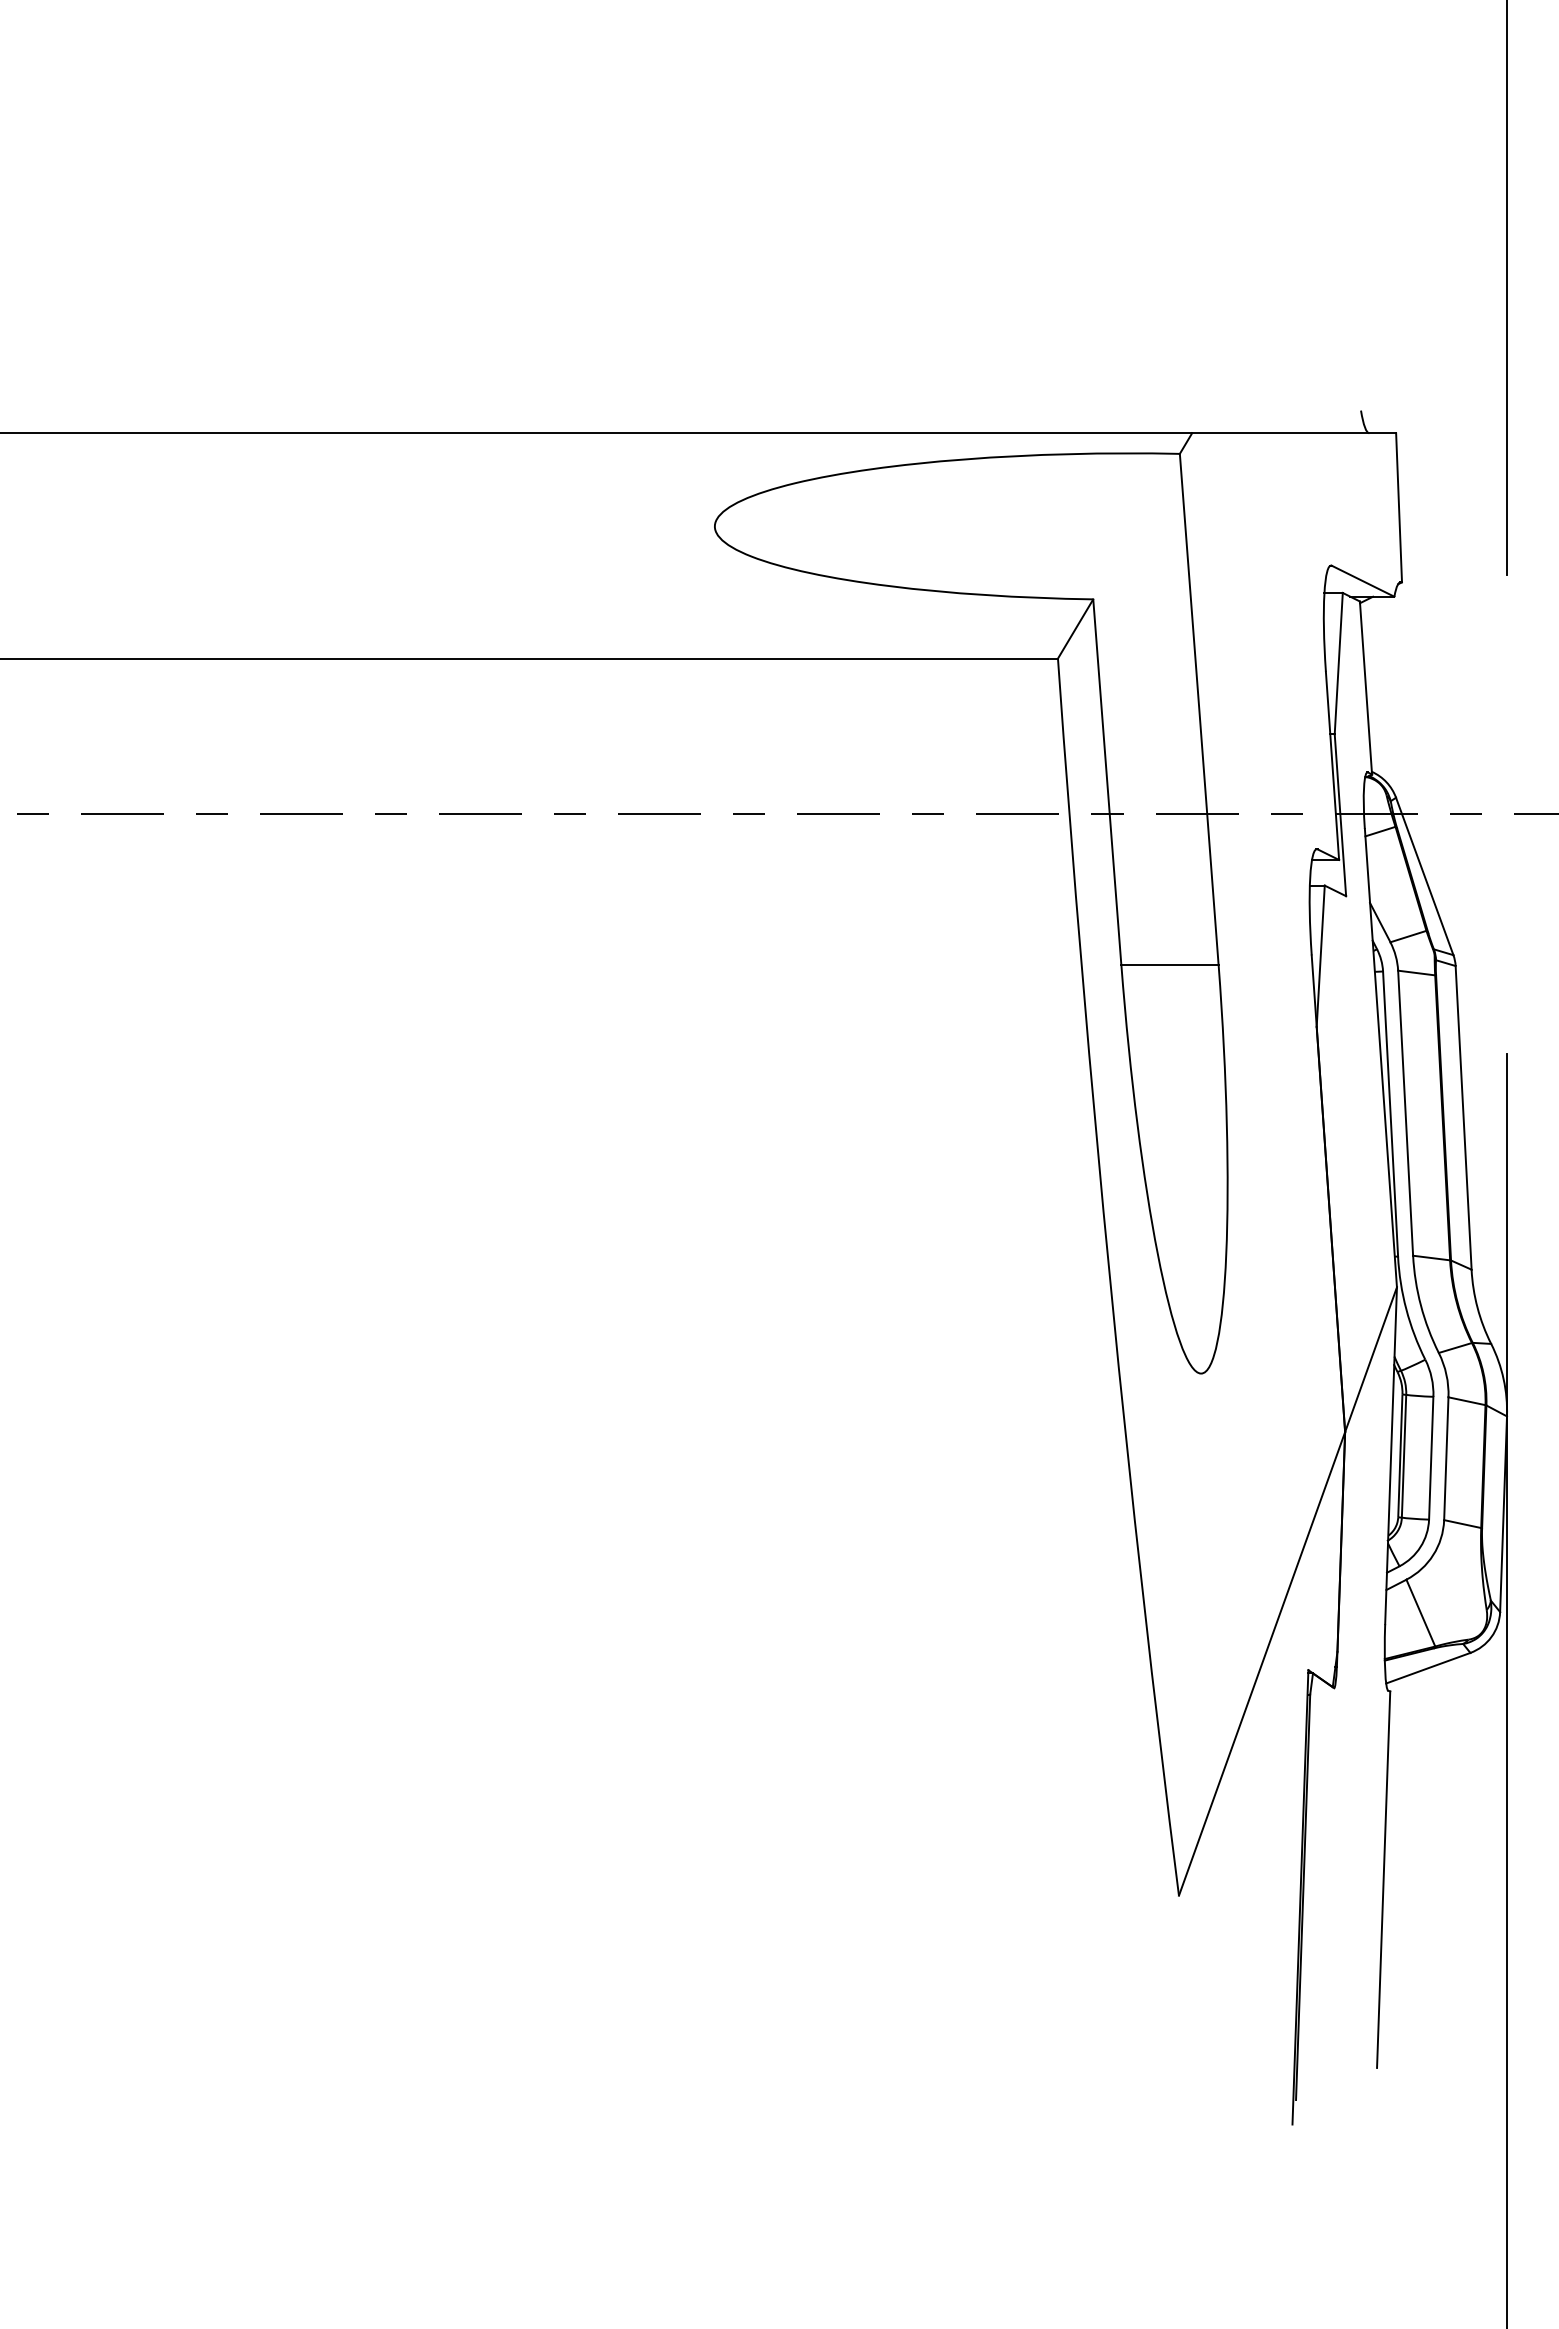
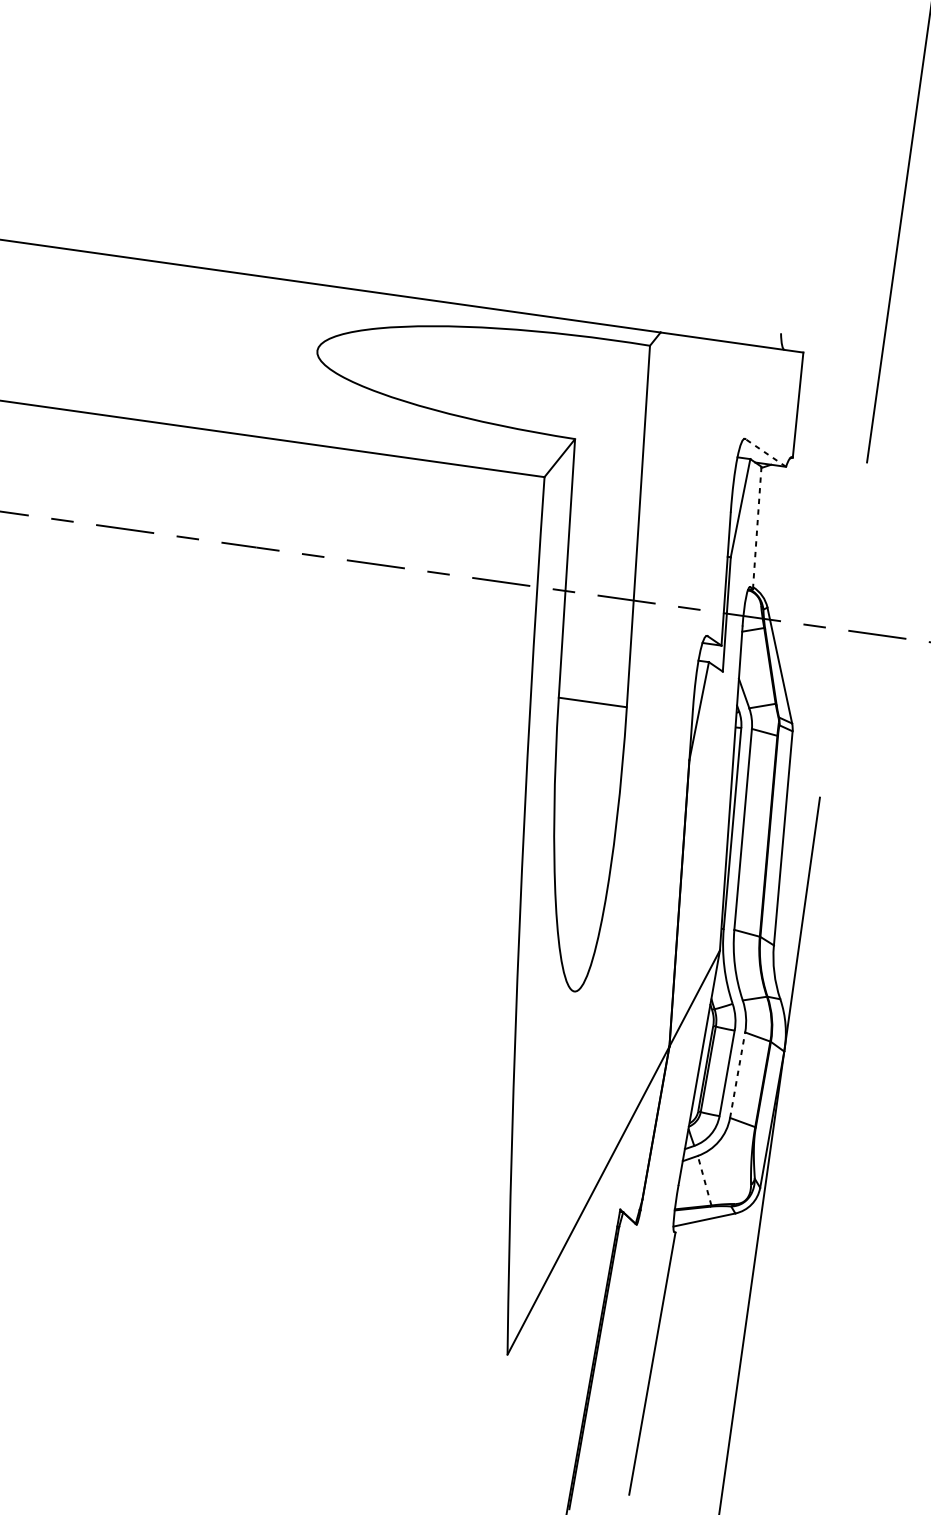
line: (1363, 581) -> (765, 453), solid -> dashed
line: (1365, 688) -> (756, 528), solid -> dashed
line: (1446, 1458) -> (737, 1075), solid -> dashed
line: (1420, 1612) -> (704, 1180), solid -> dashed

